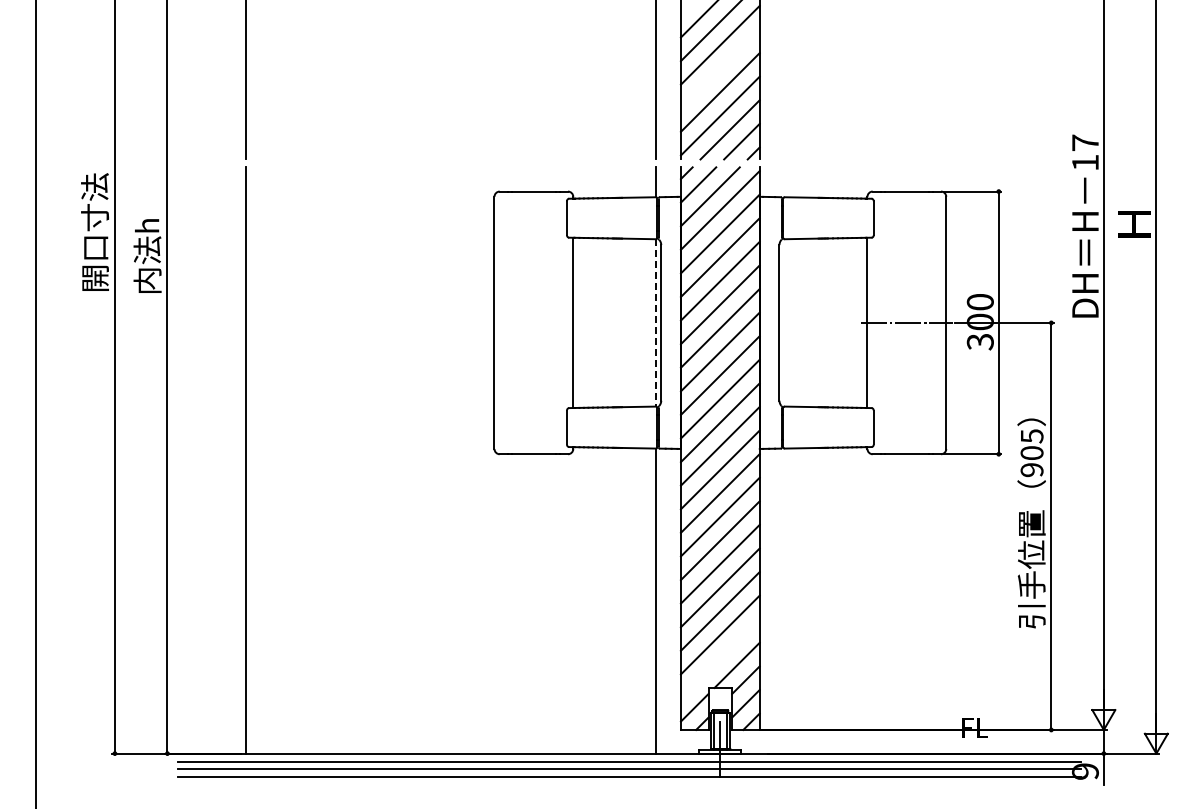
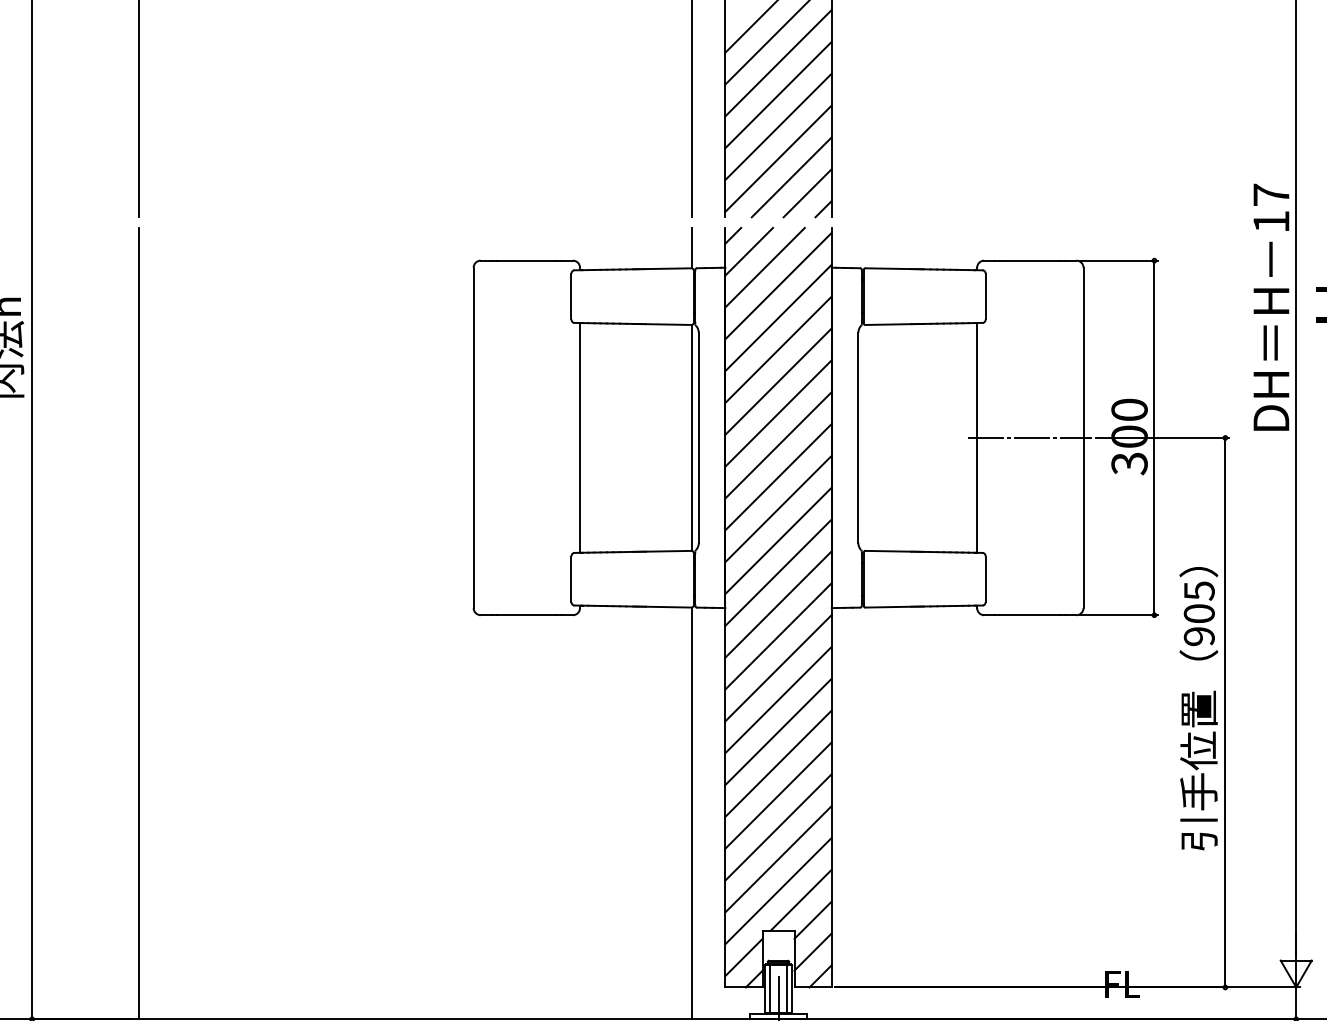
line: (719, 68) -> (777, 94), added
line: (656, 322) -> (692, 437), dashed -> solid
line: (719, 658) -> (777, 890), added

